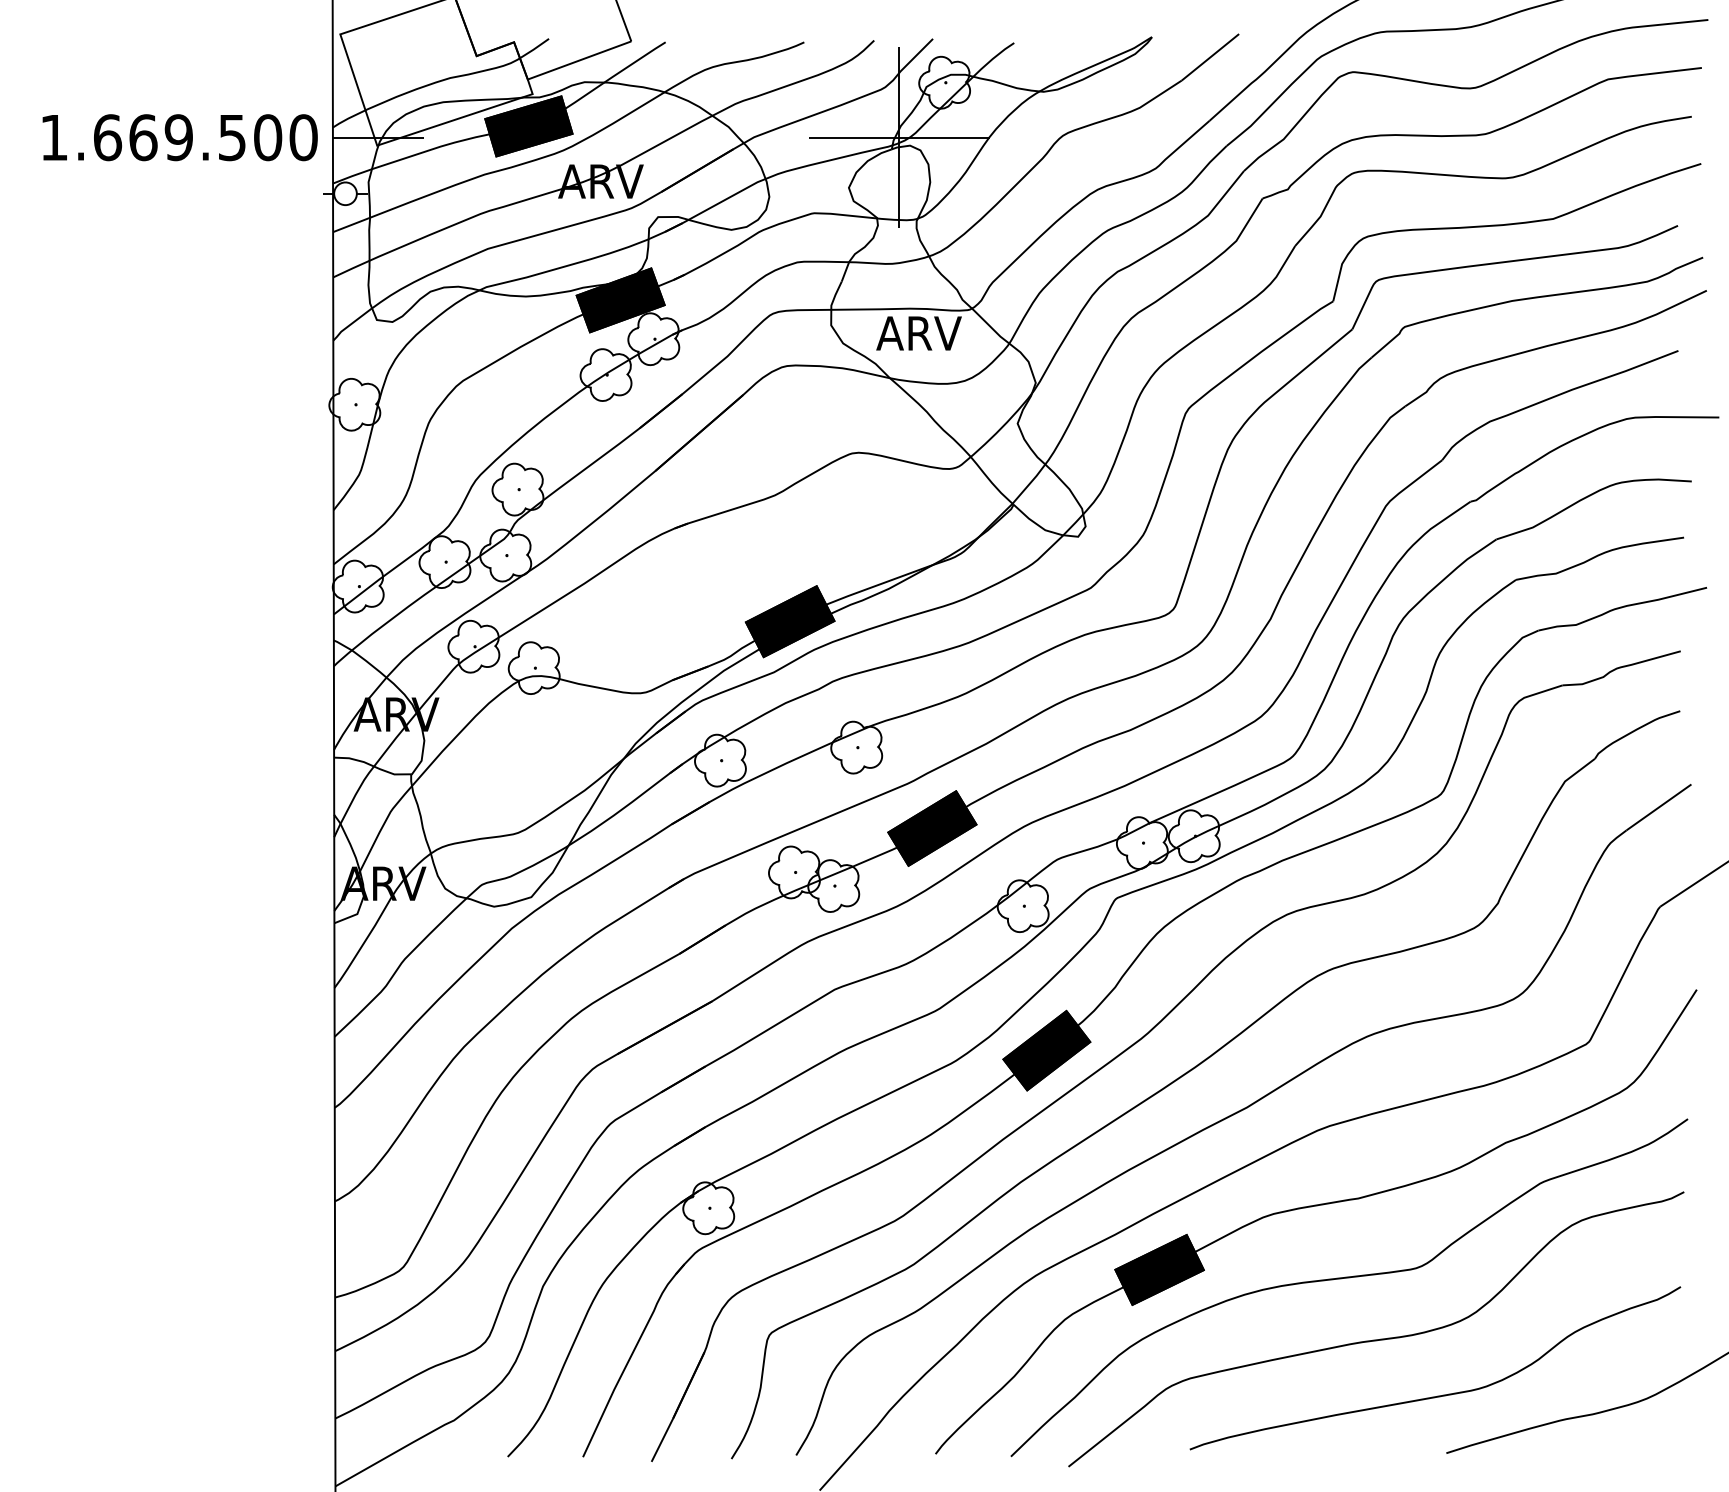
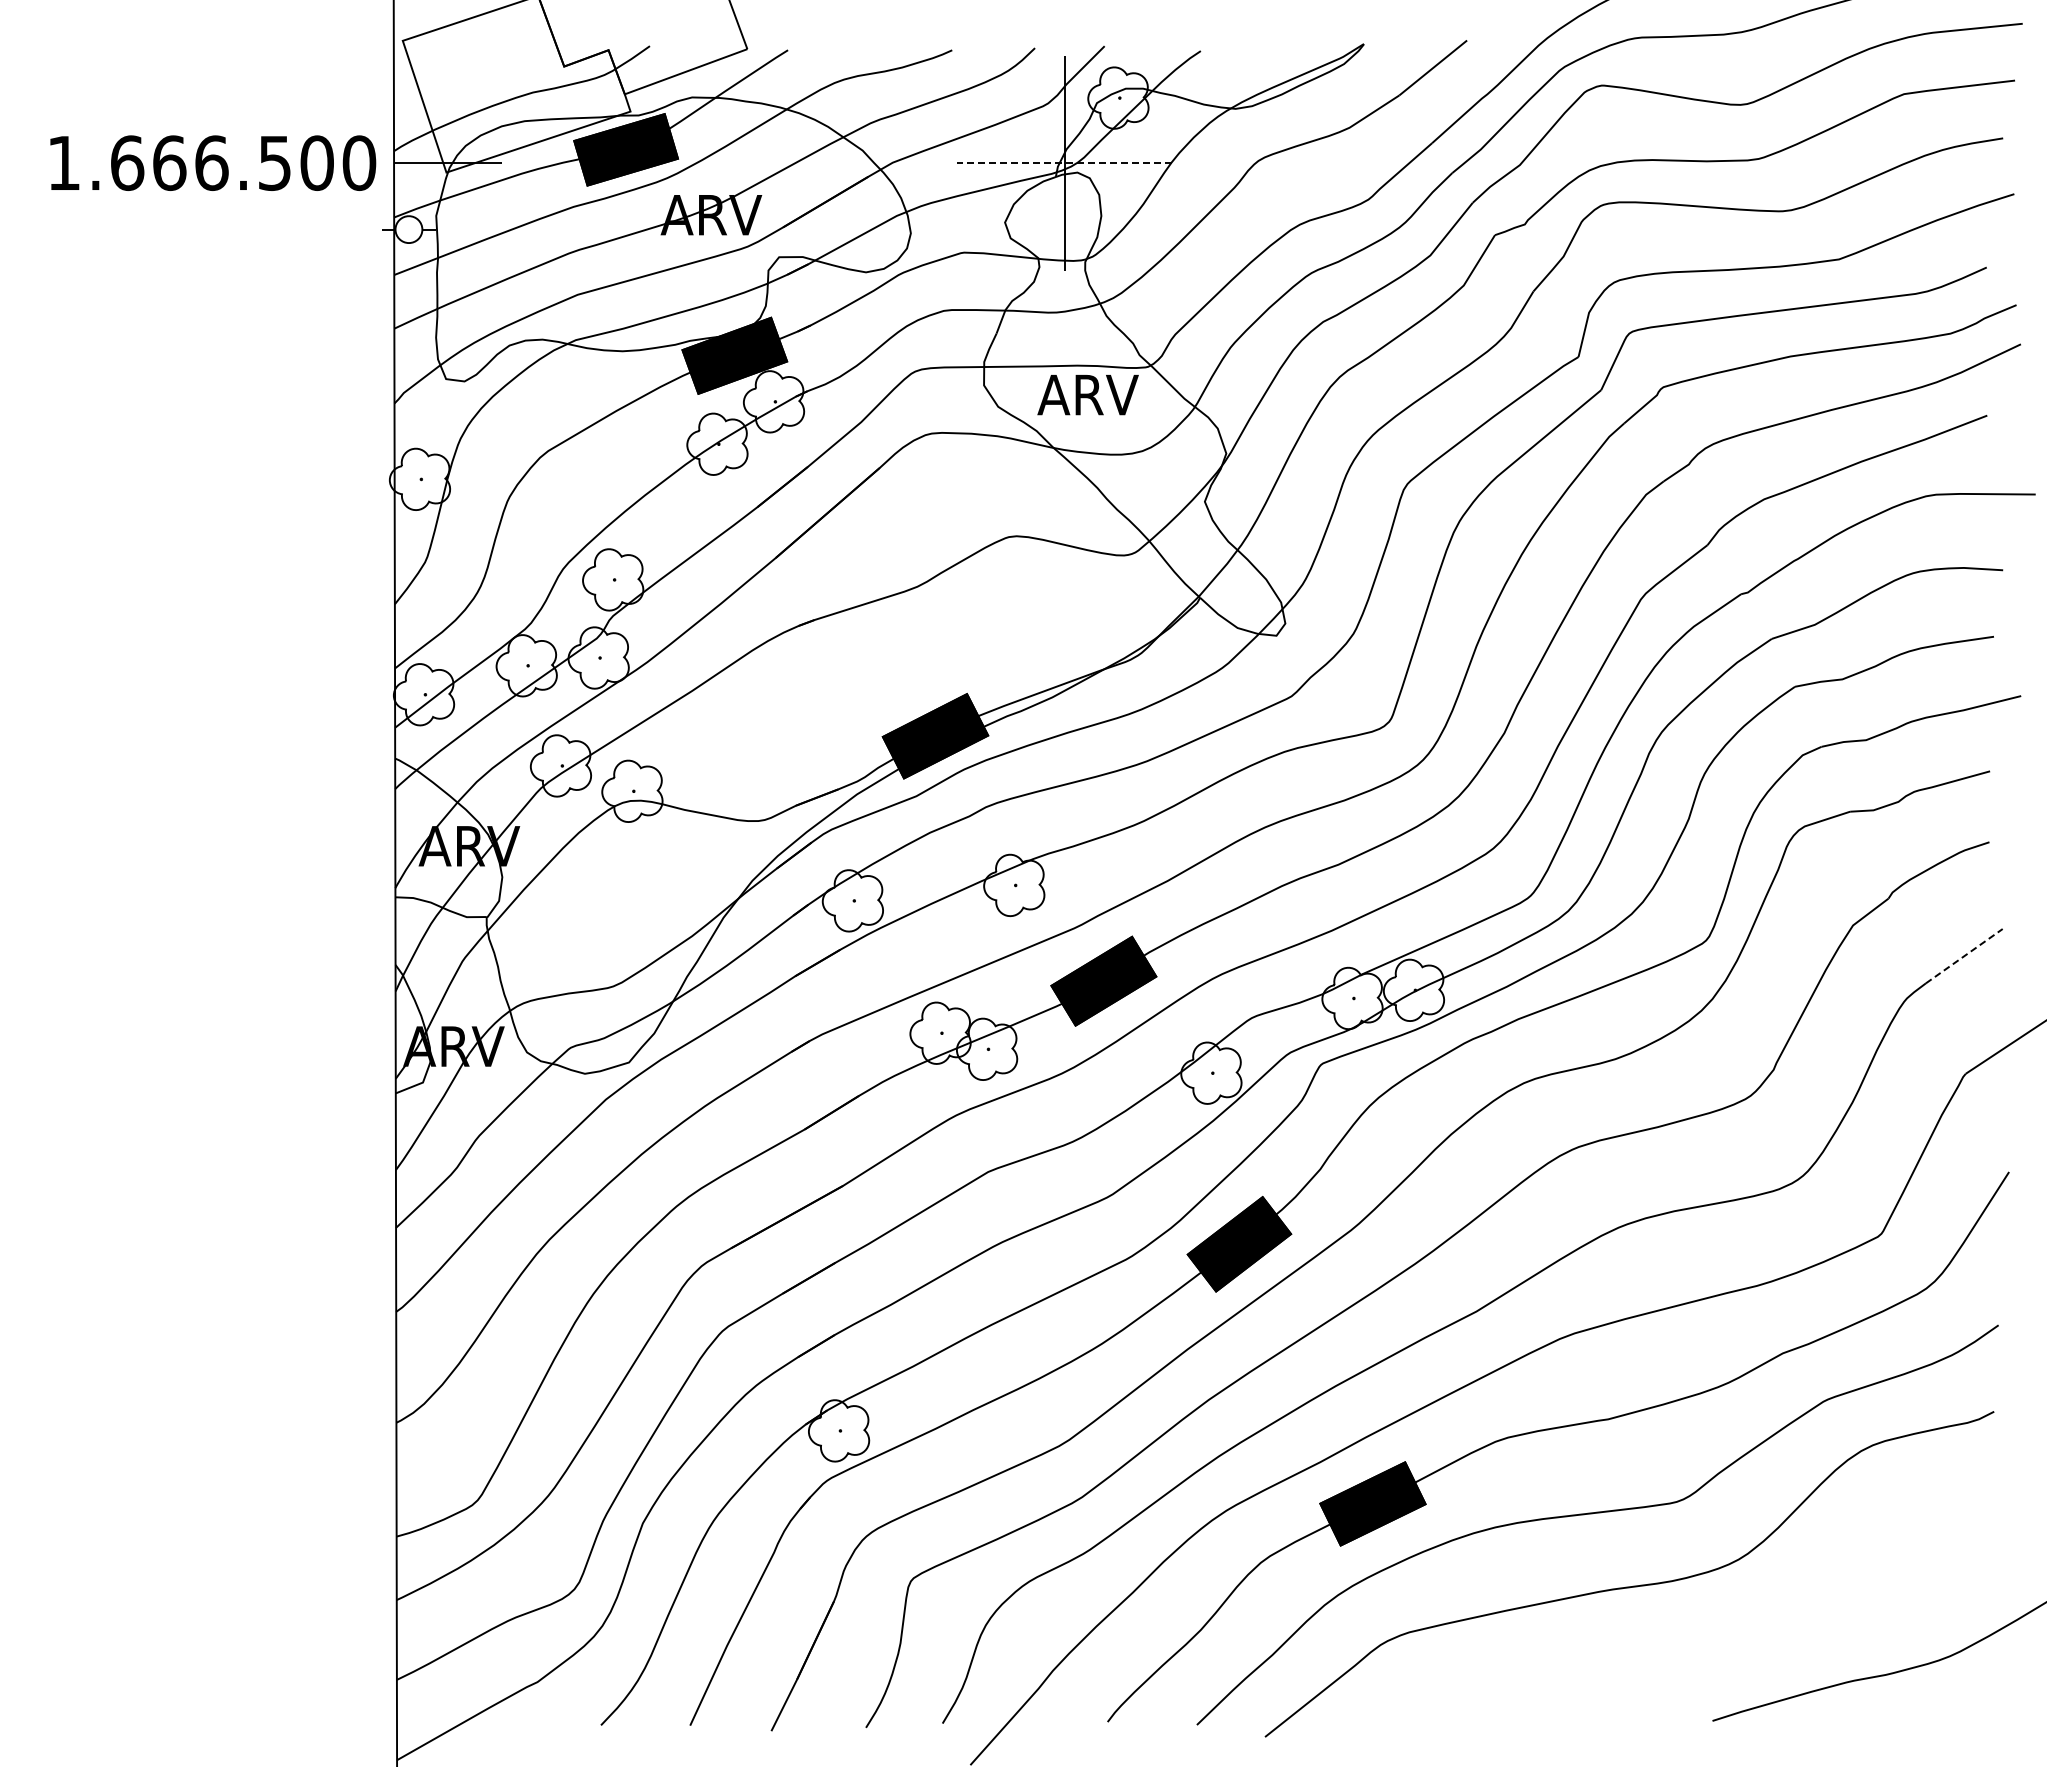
text: (178, 137) -> (211, 162), 1.669.500 -> 1.666.500
line: (899, 137) -> (1064, 163), solid -> dashed
line: (1659, 806) -> (1964, 955), solid -> dashed
curve: (1438, 1395) -> (1703, 1652), removed

